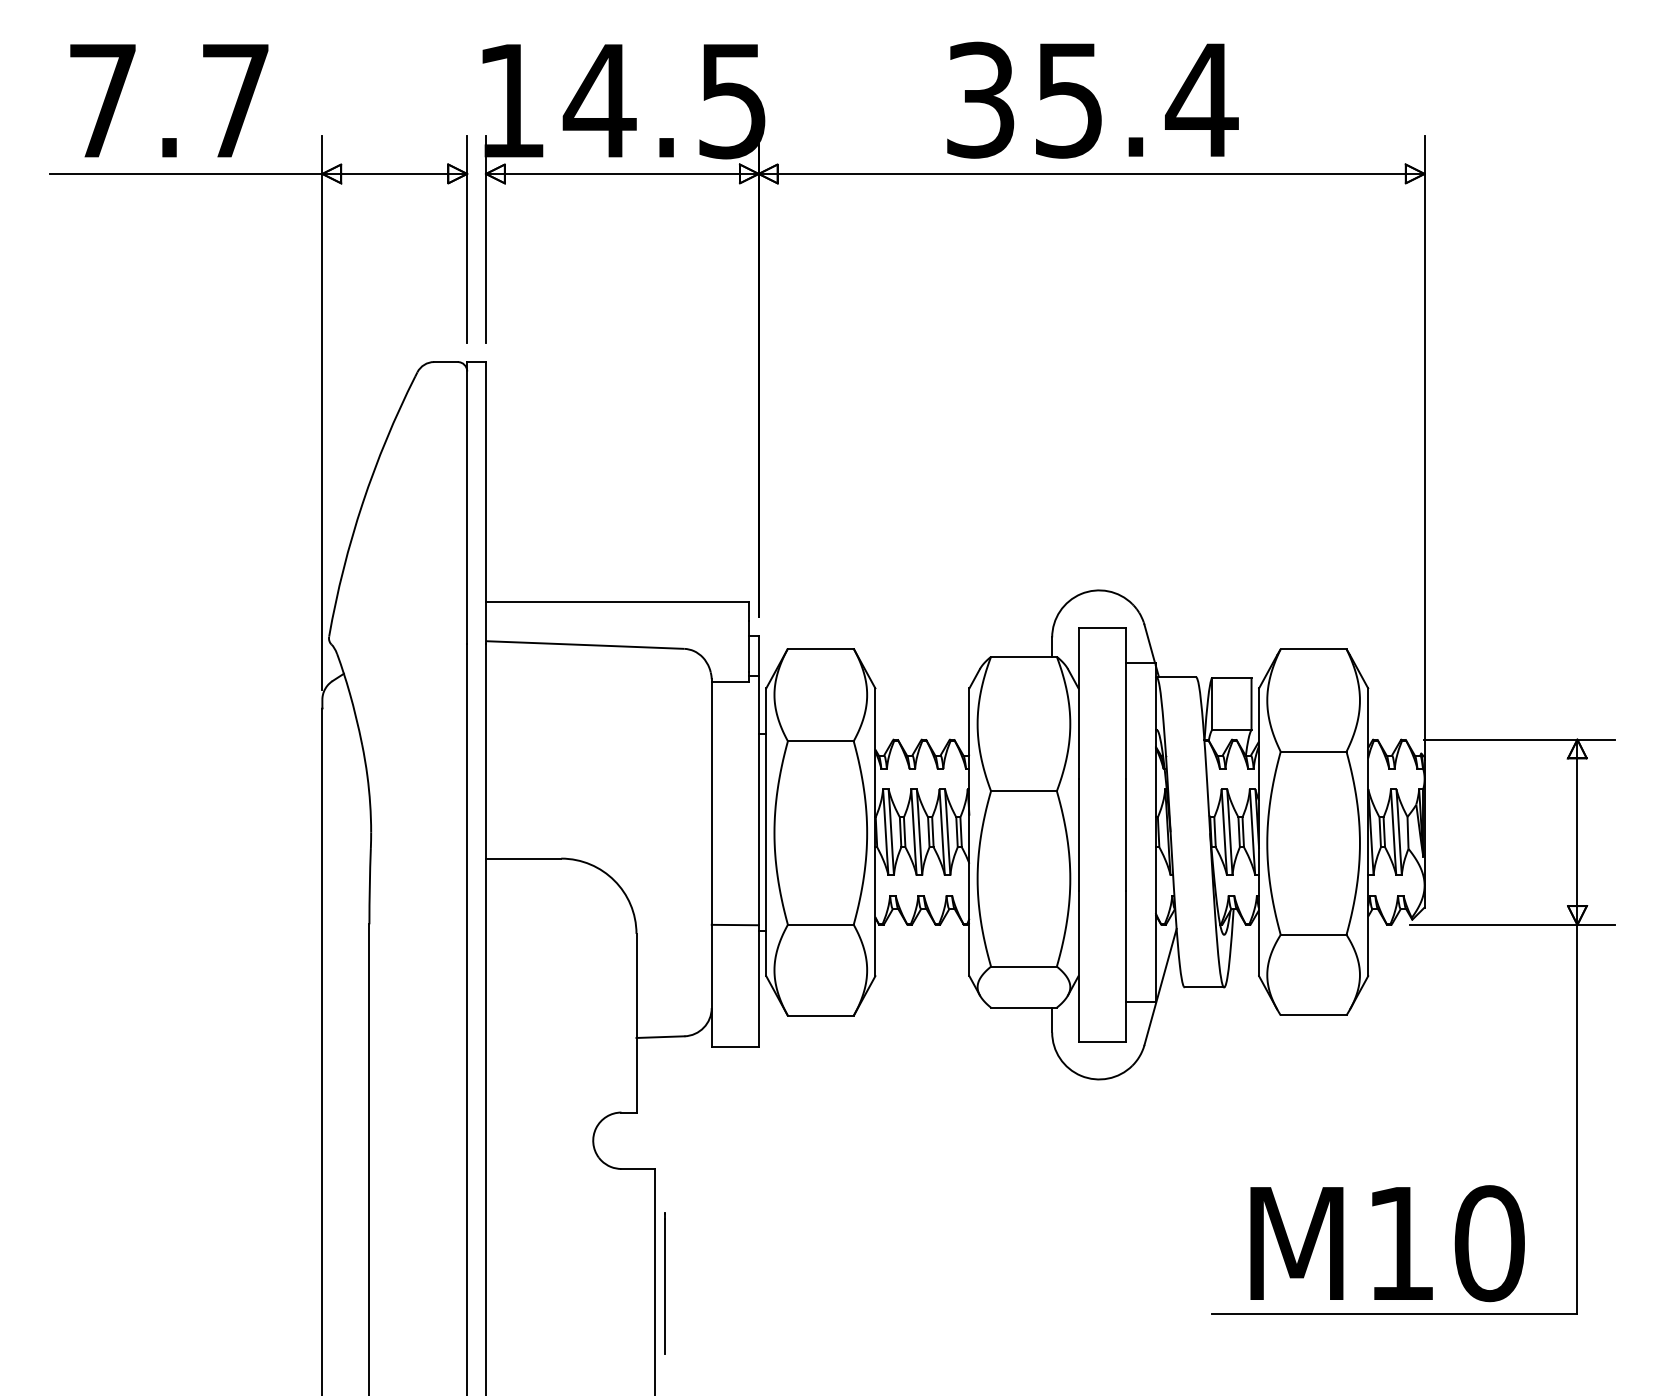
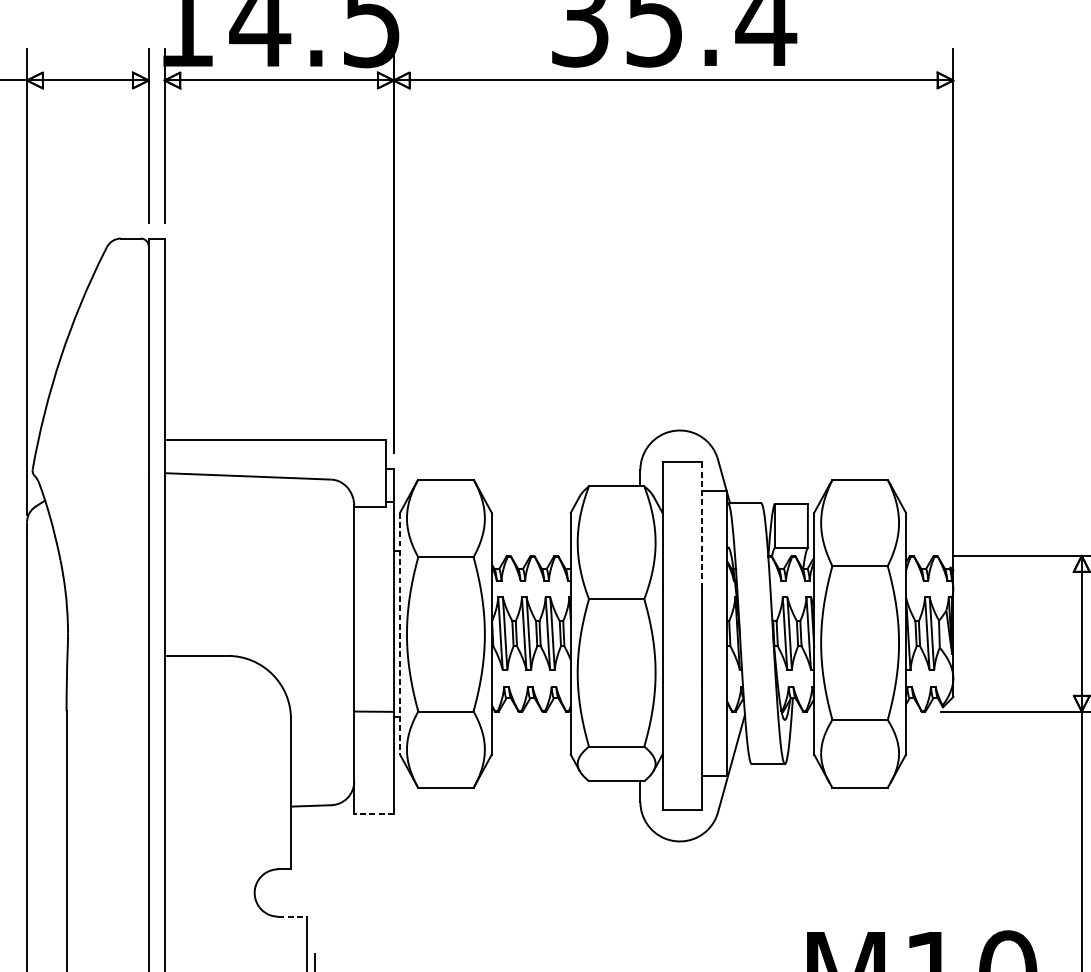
line: (1125, 702) -> (701, 524), solid -> dashed
line: (766, 832) -> (400, 633), solid -> dashed
line: (735, 1047) -> (374, 814), solid -> dashed
line: (638, 1168) -> (292, 916), solid -> dashed

